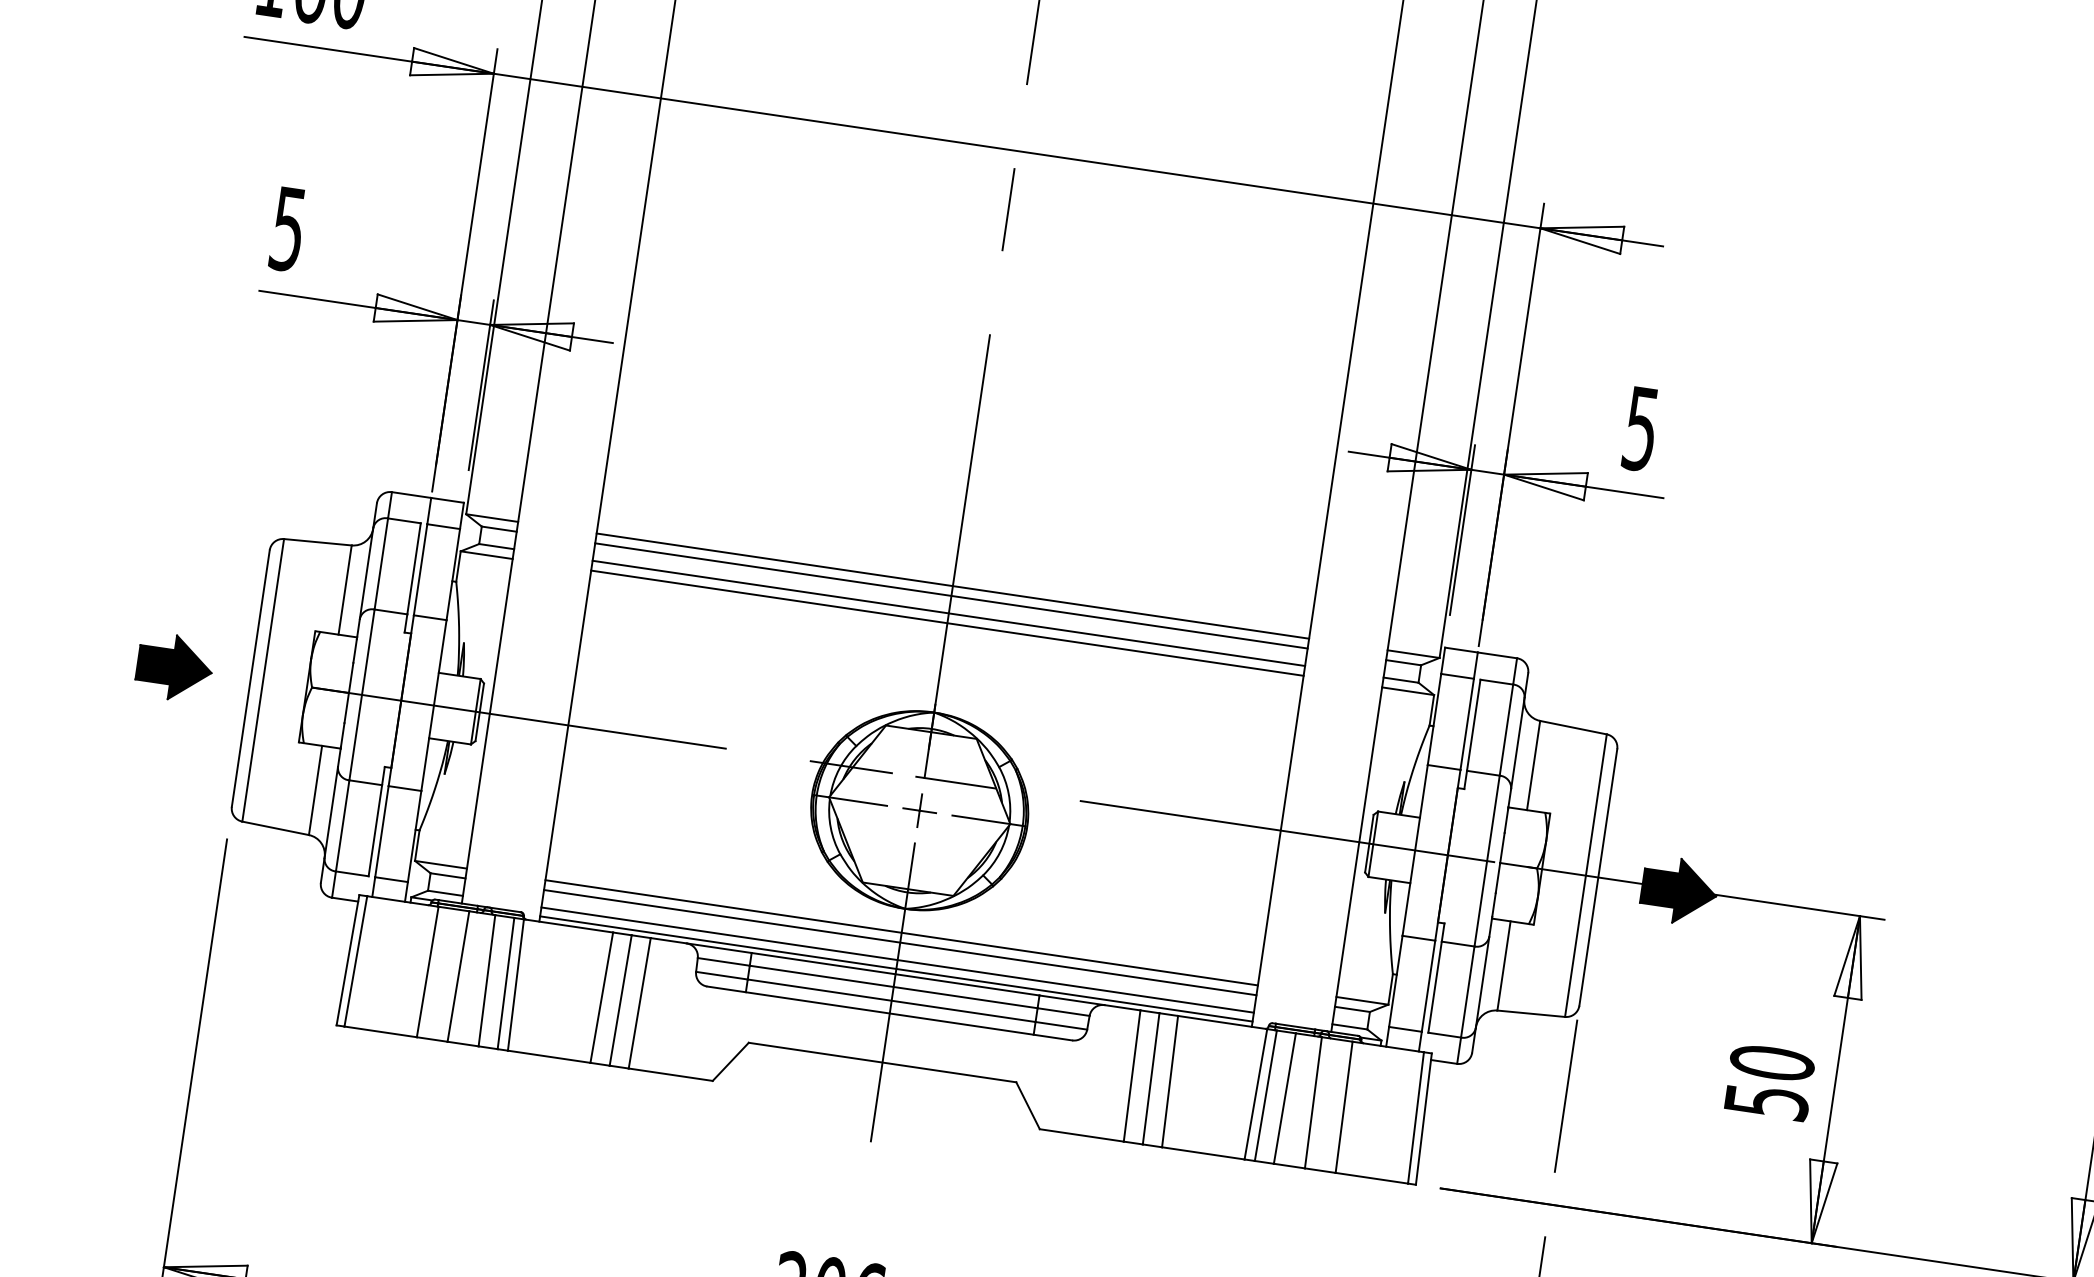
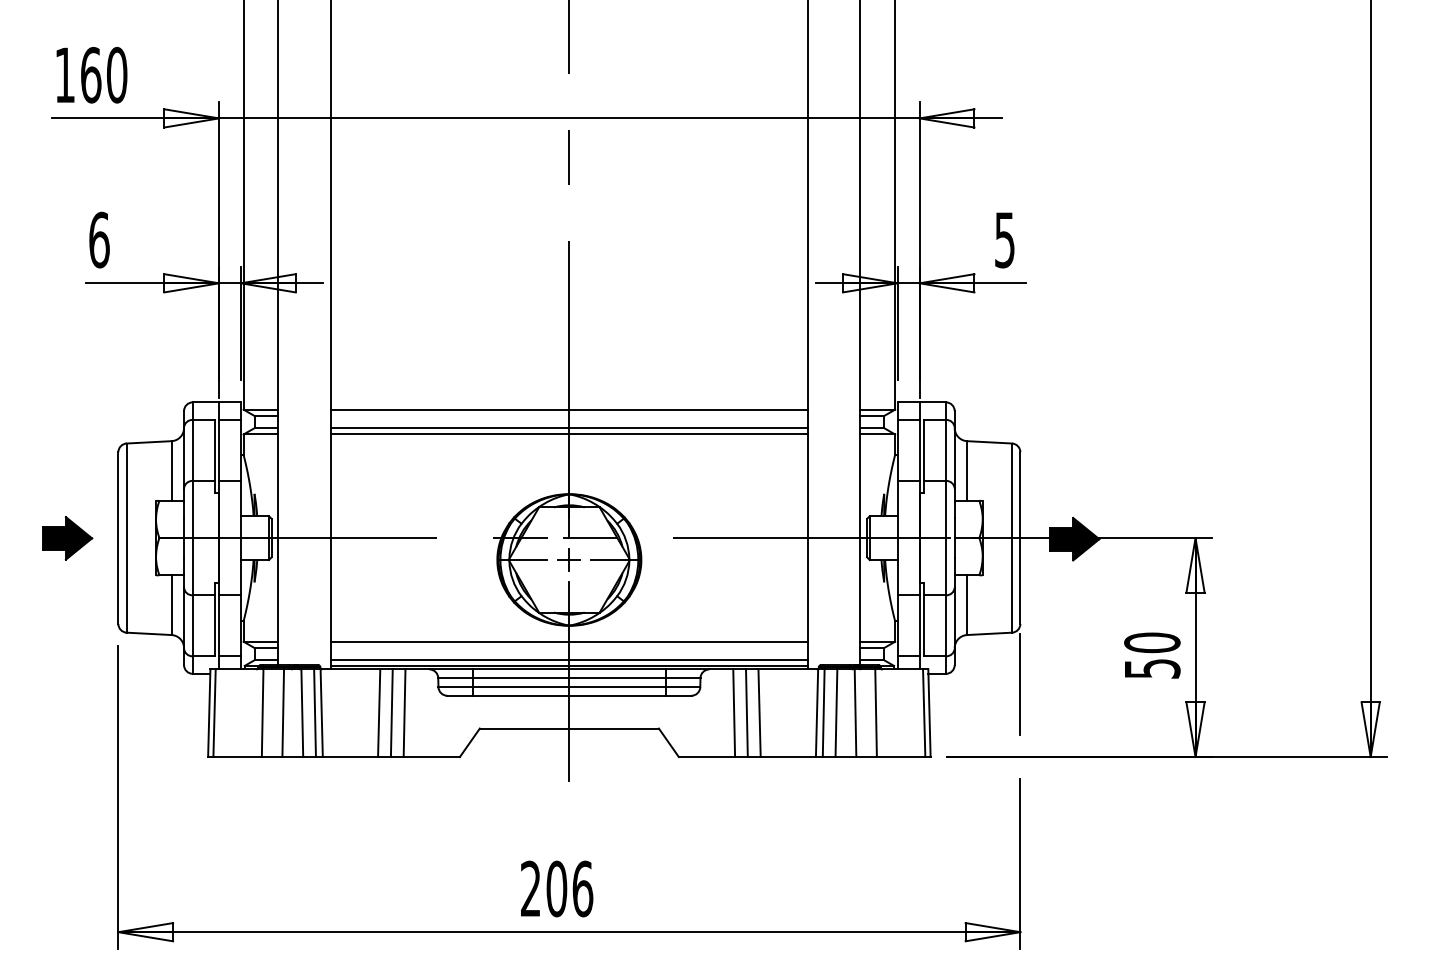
text: (288, 228) -> (99, 239), 5 -> 6
line: (950, 596) -> (568, 416), removed
line: (898, 942) -> (568, 648), removed

